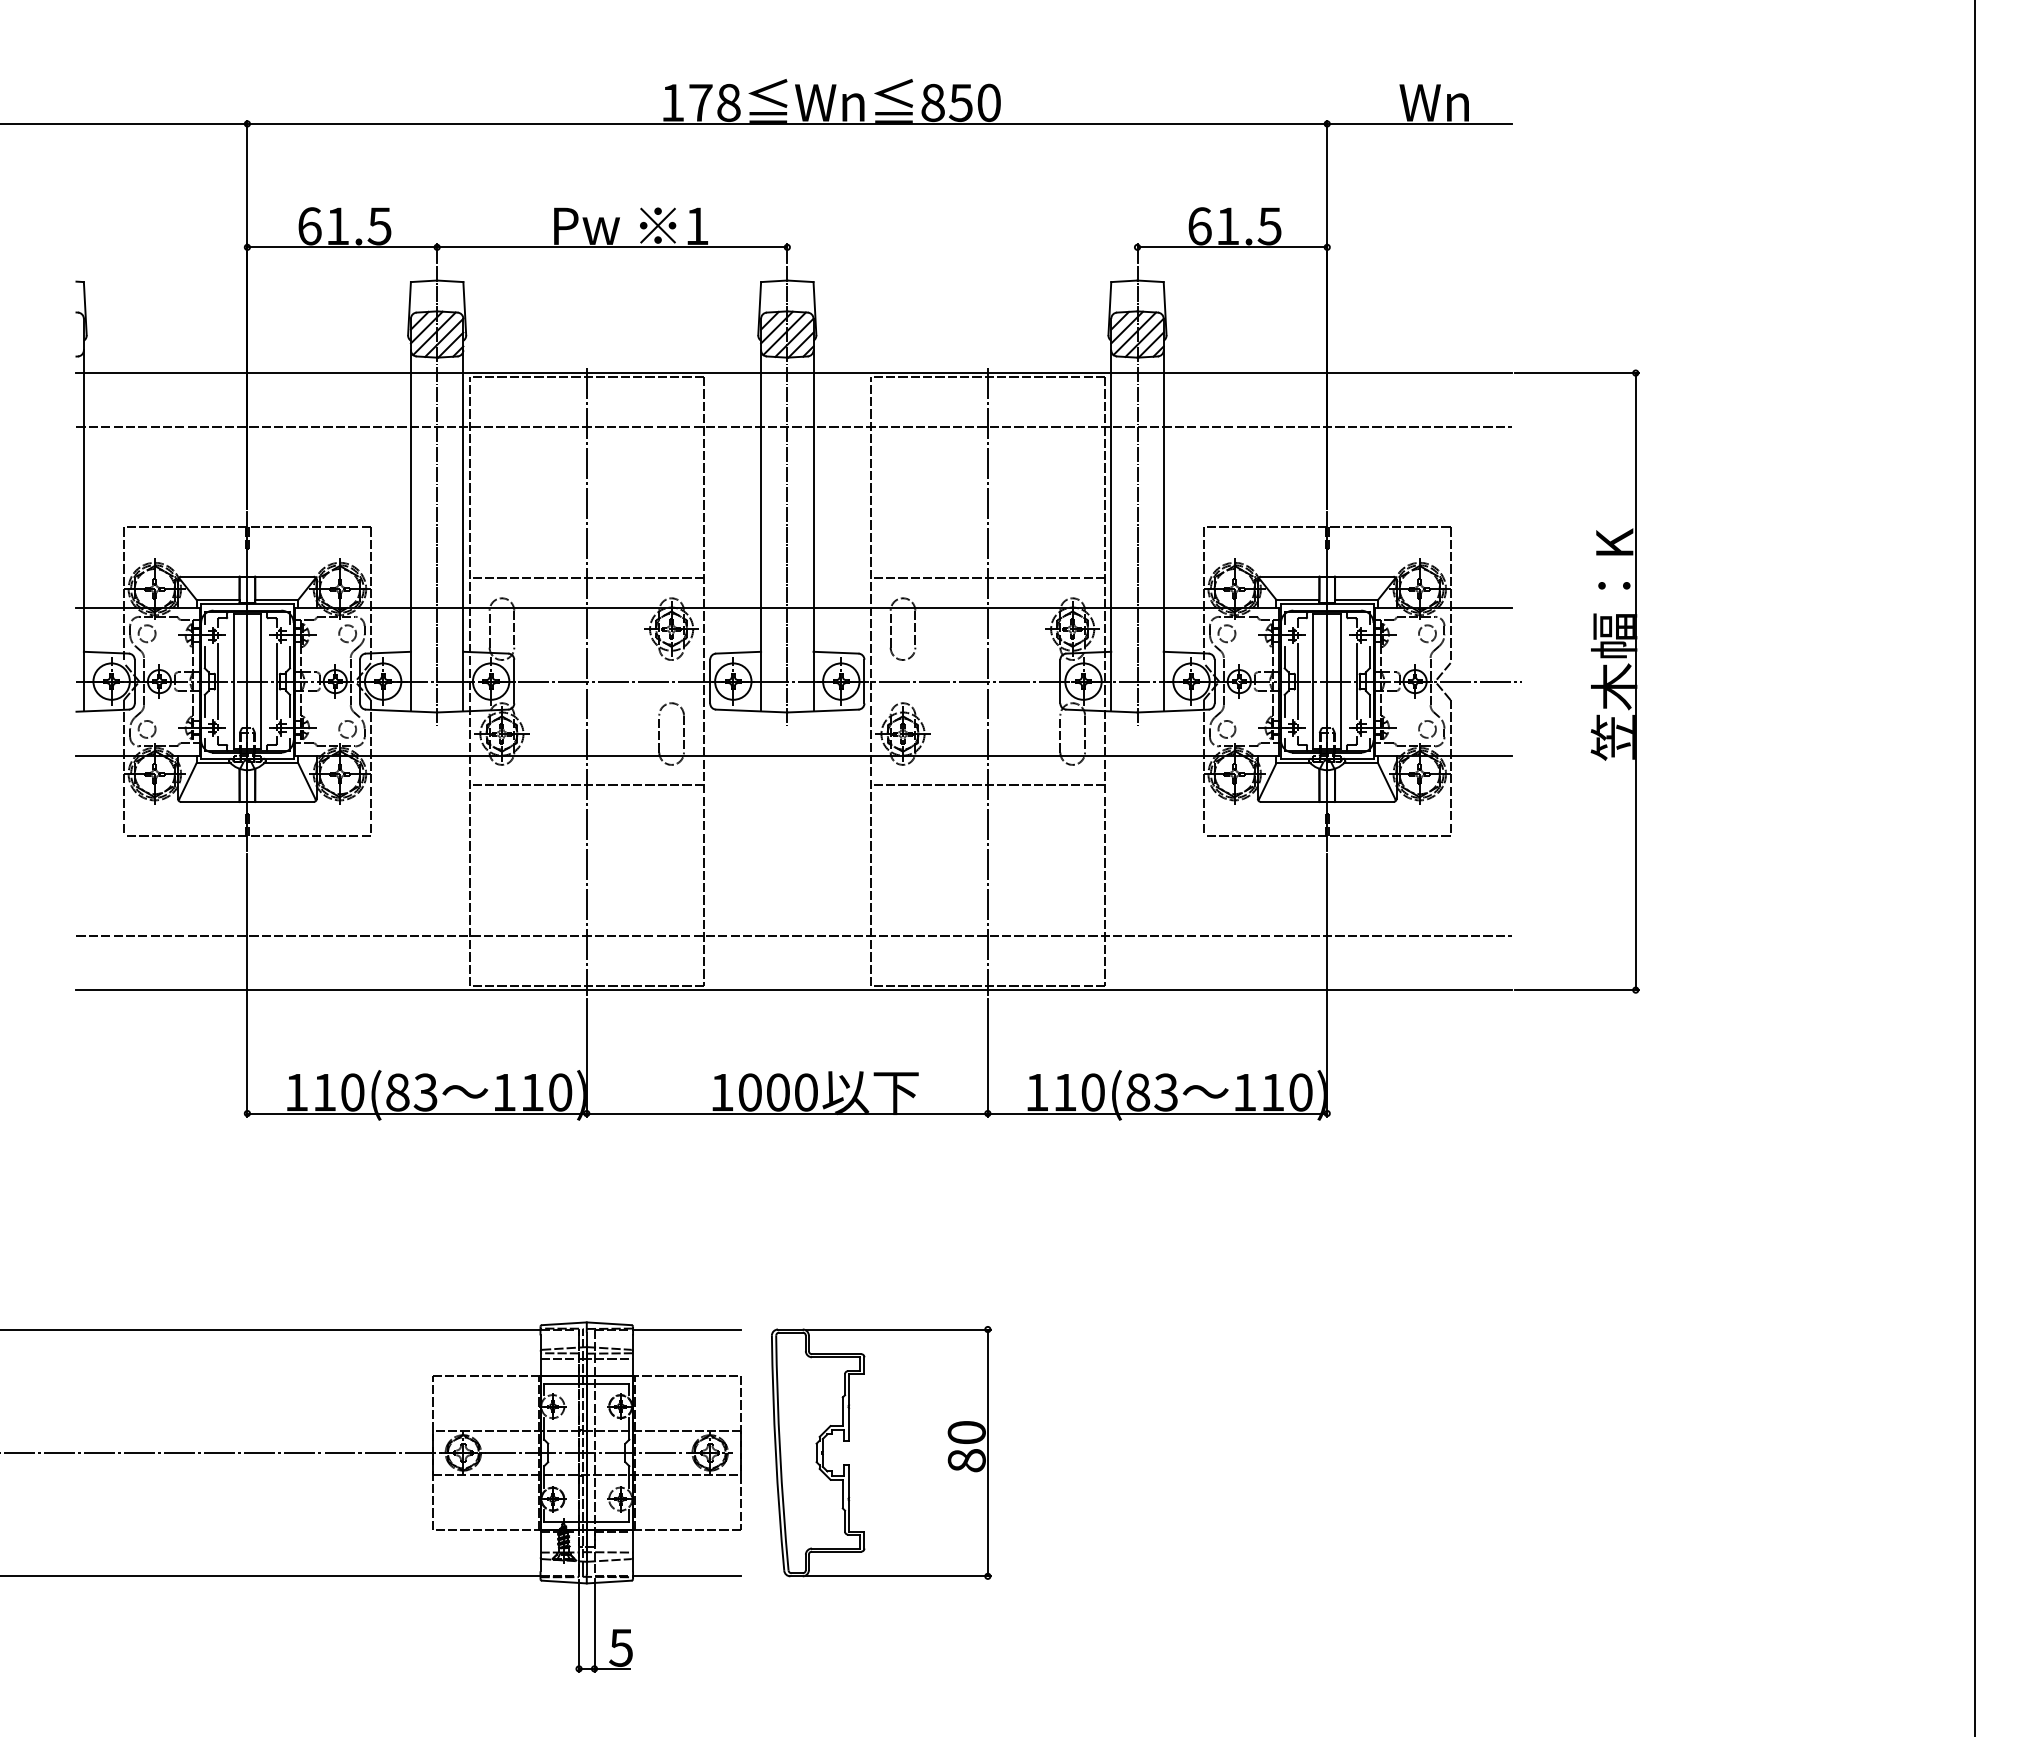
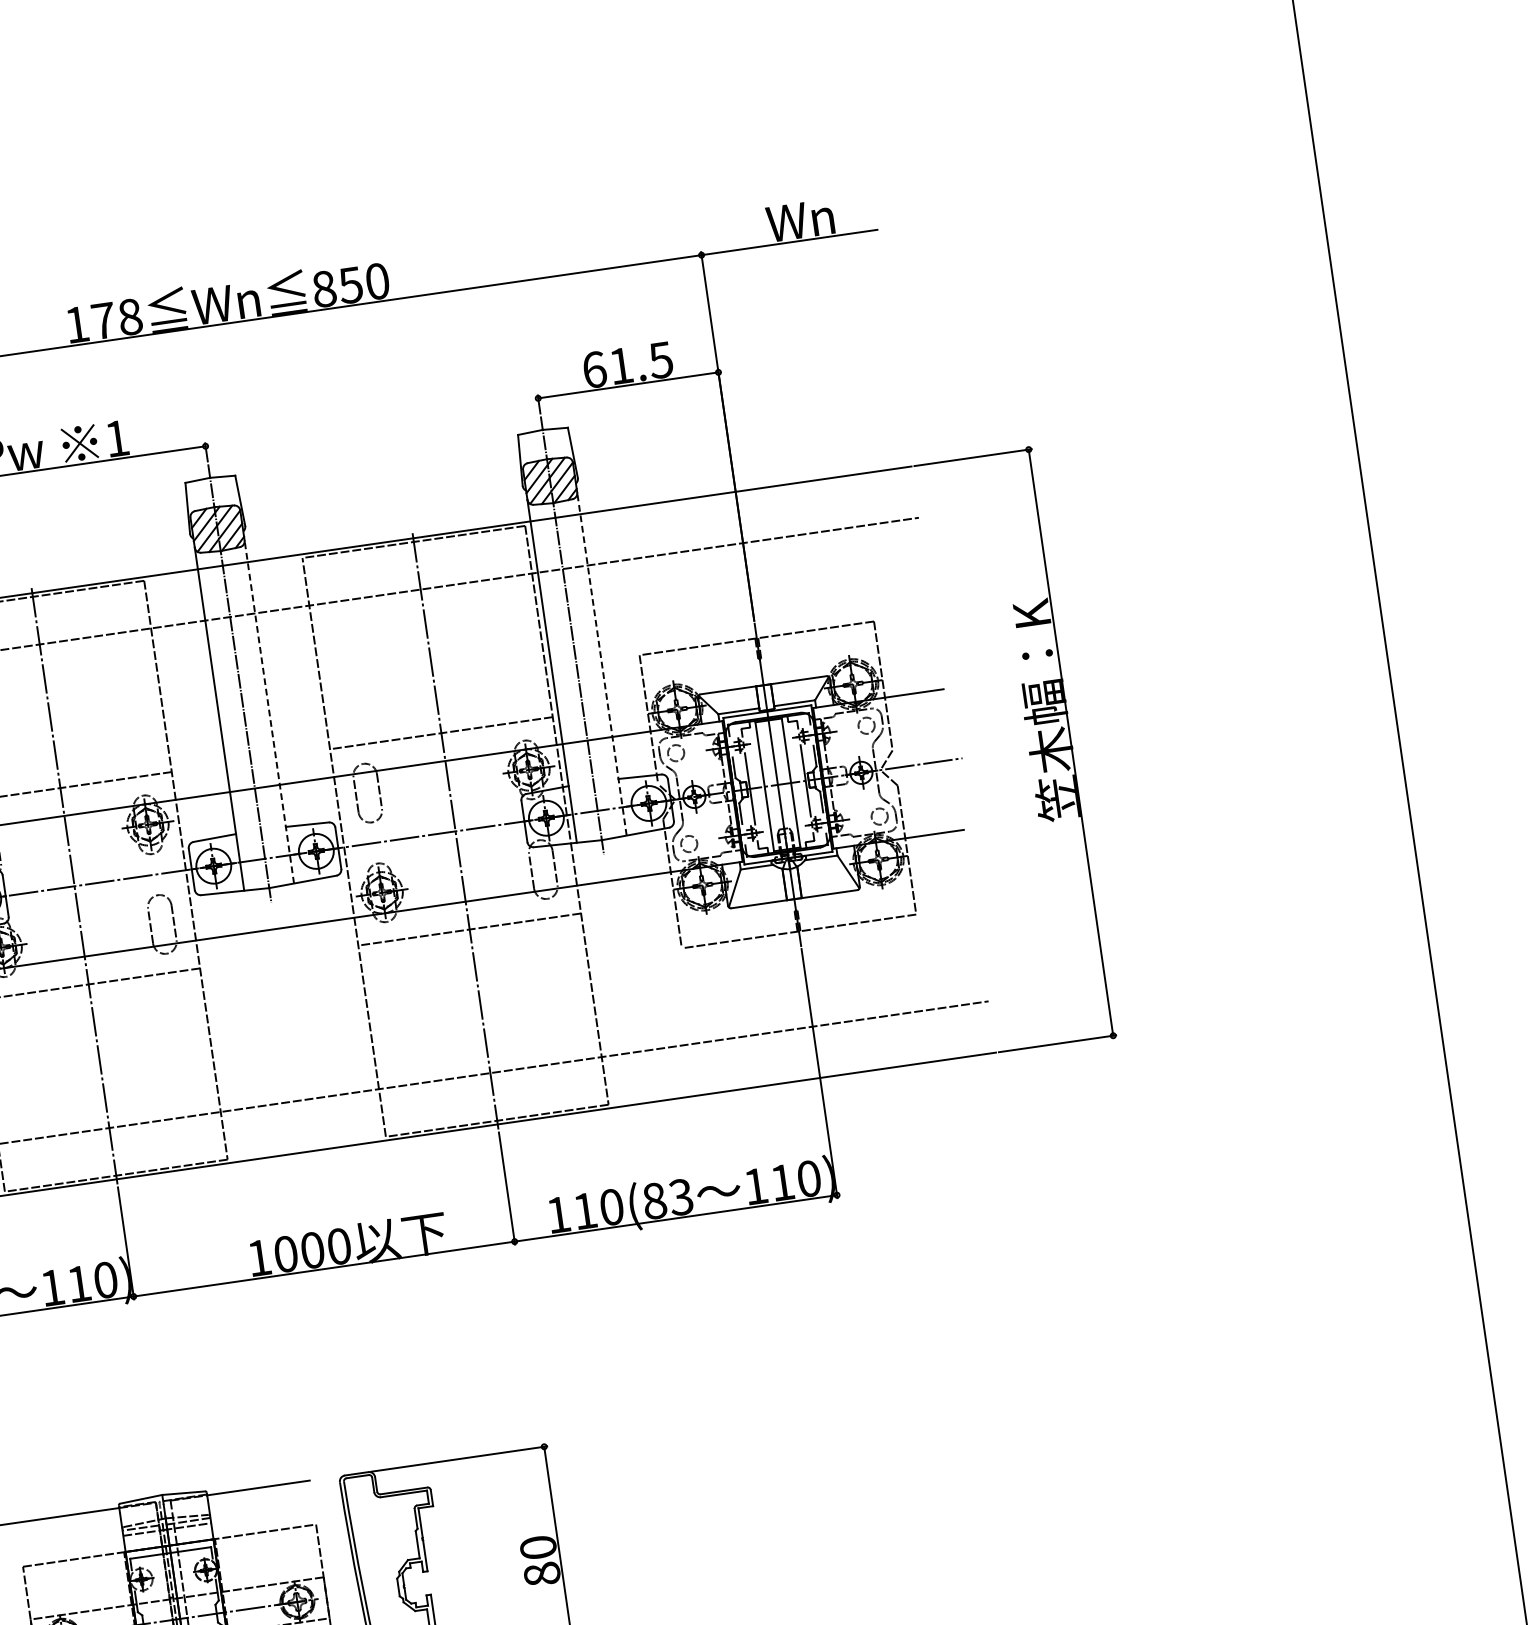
line: (813, 530) -> (269, 711), solid -> dashed
line: (1163, 530) -> (601, 663), solid -> dashed

